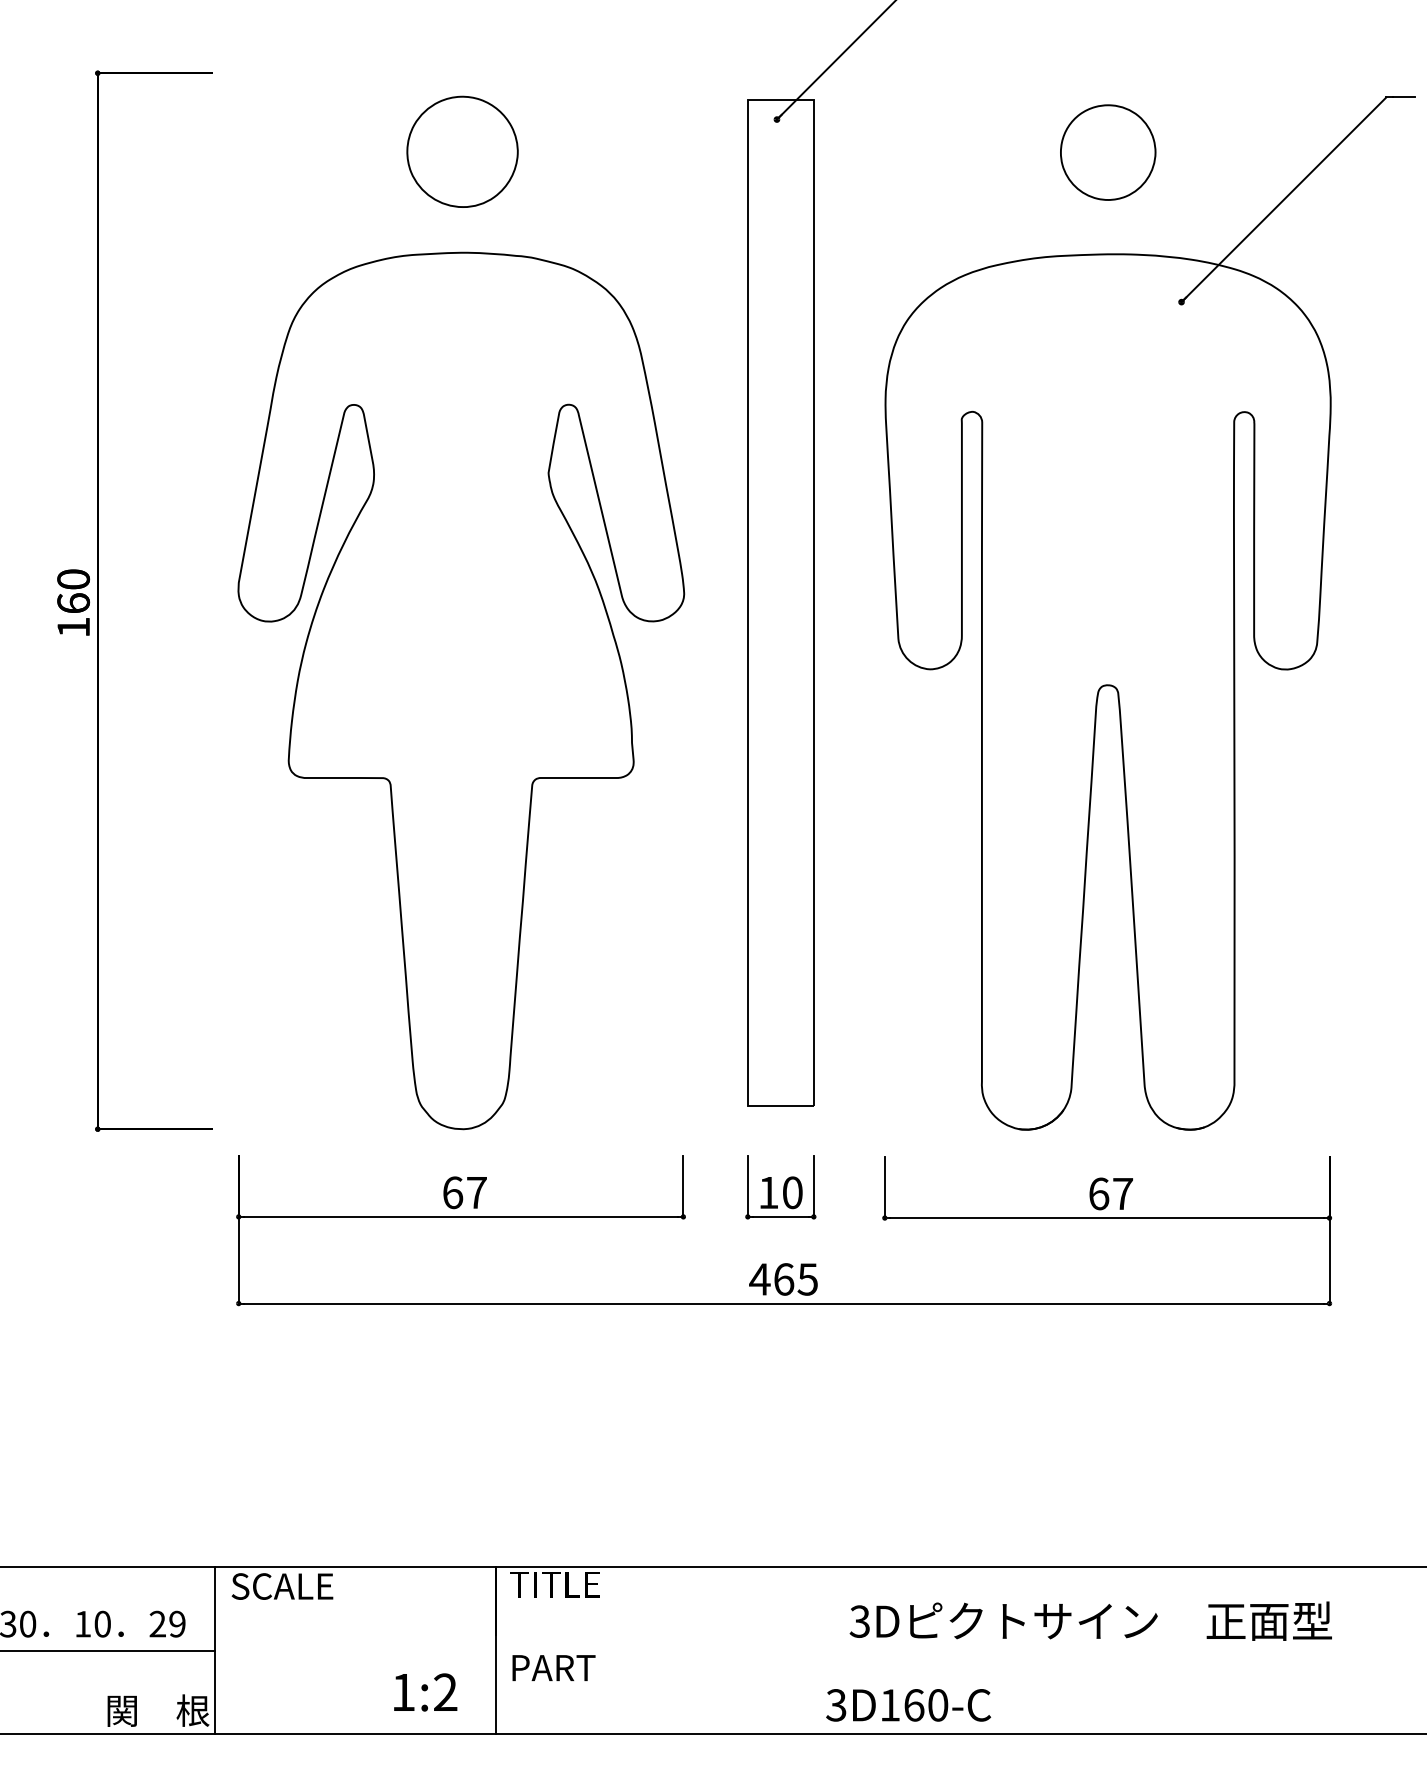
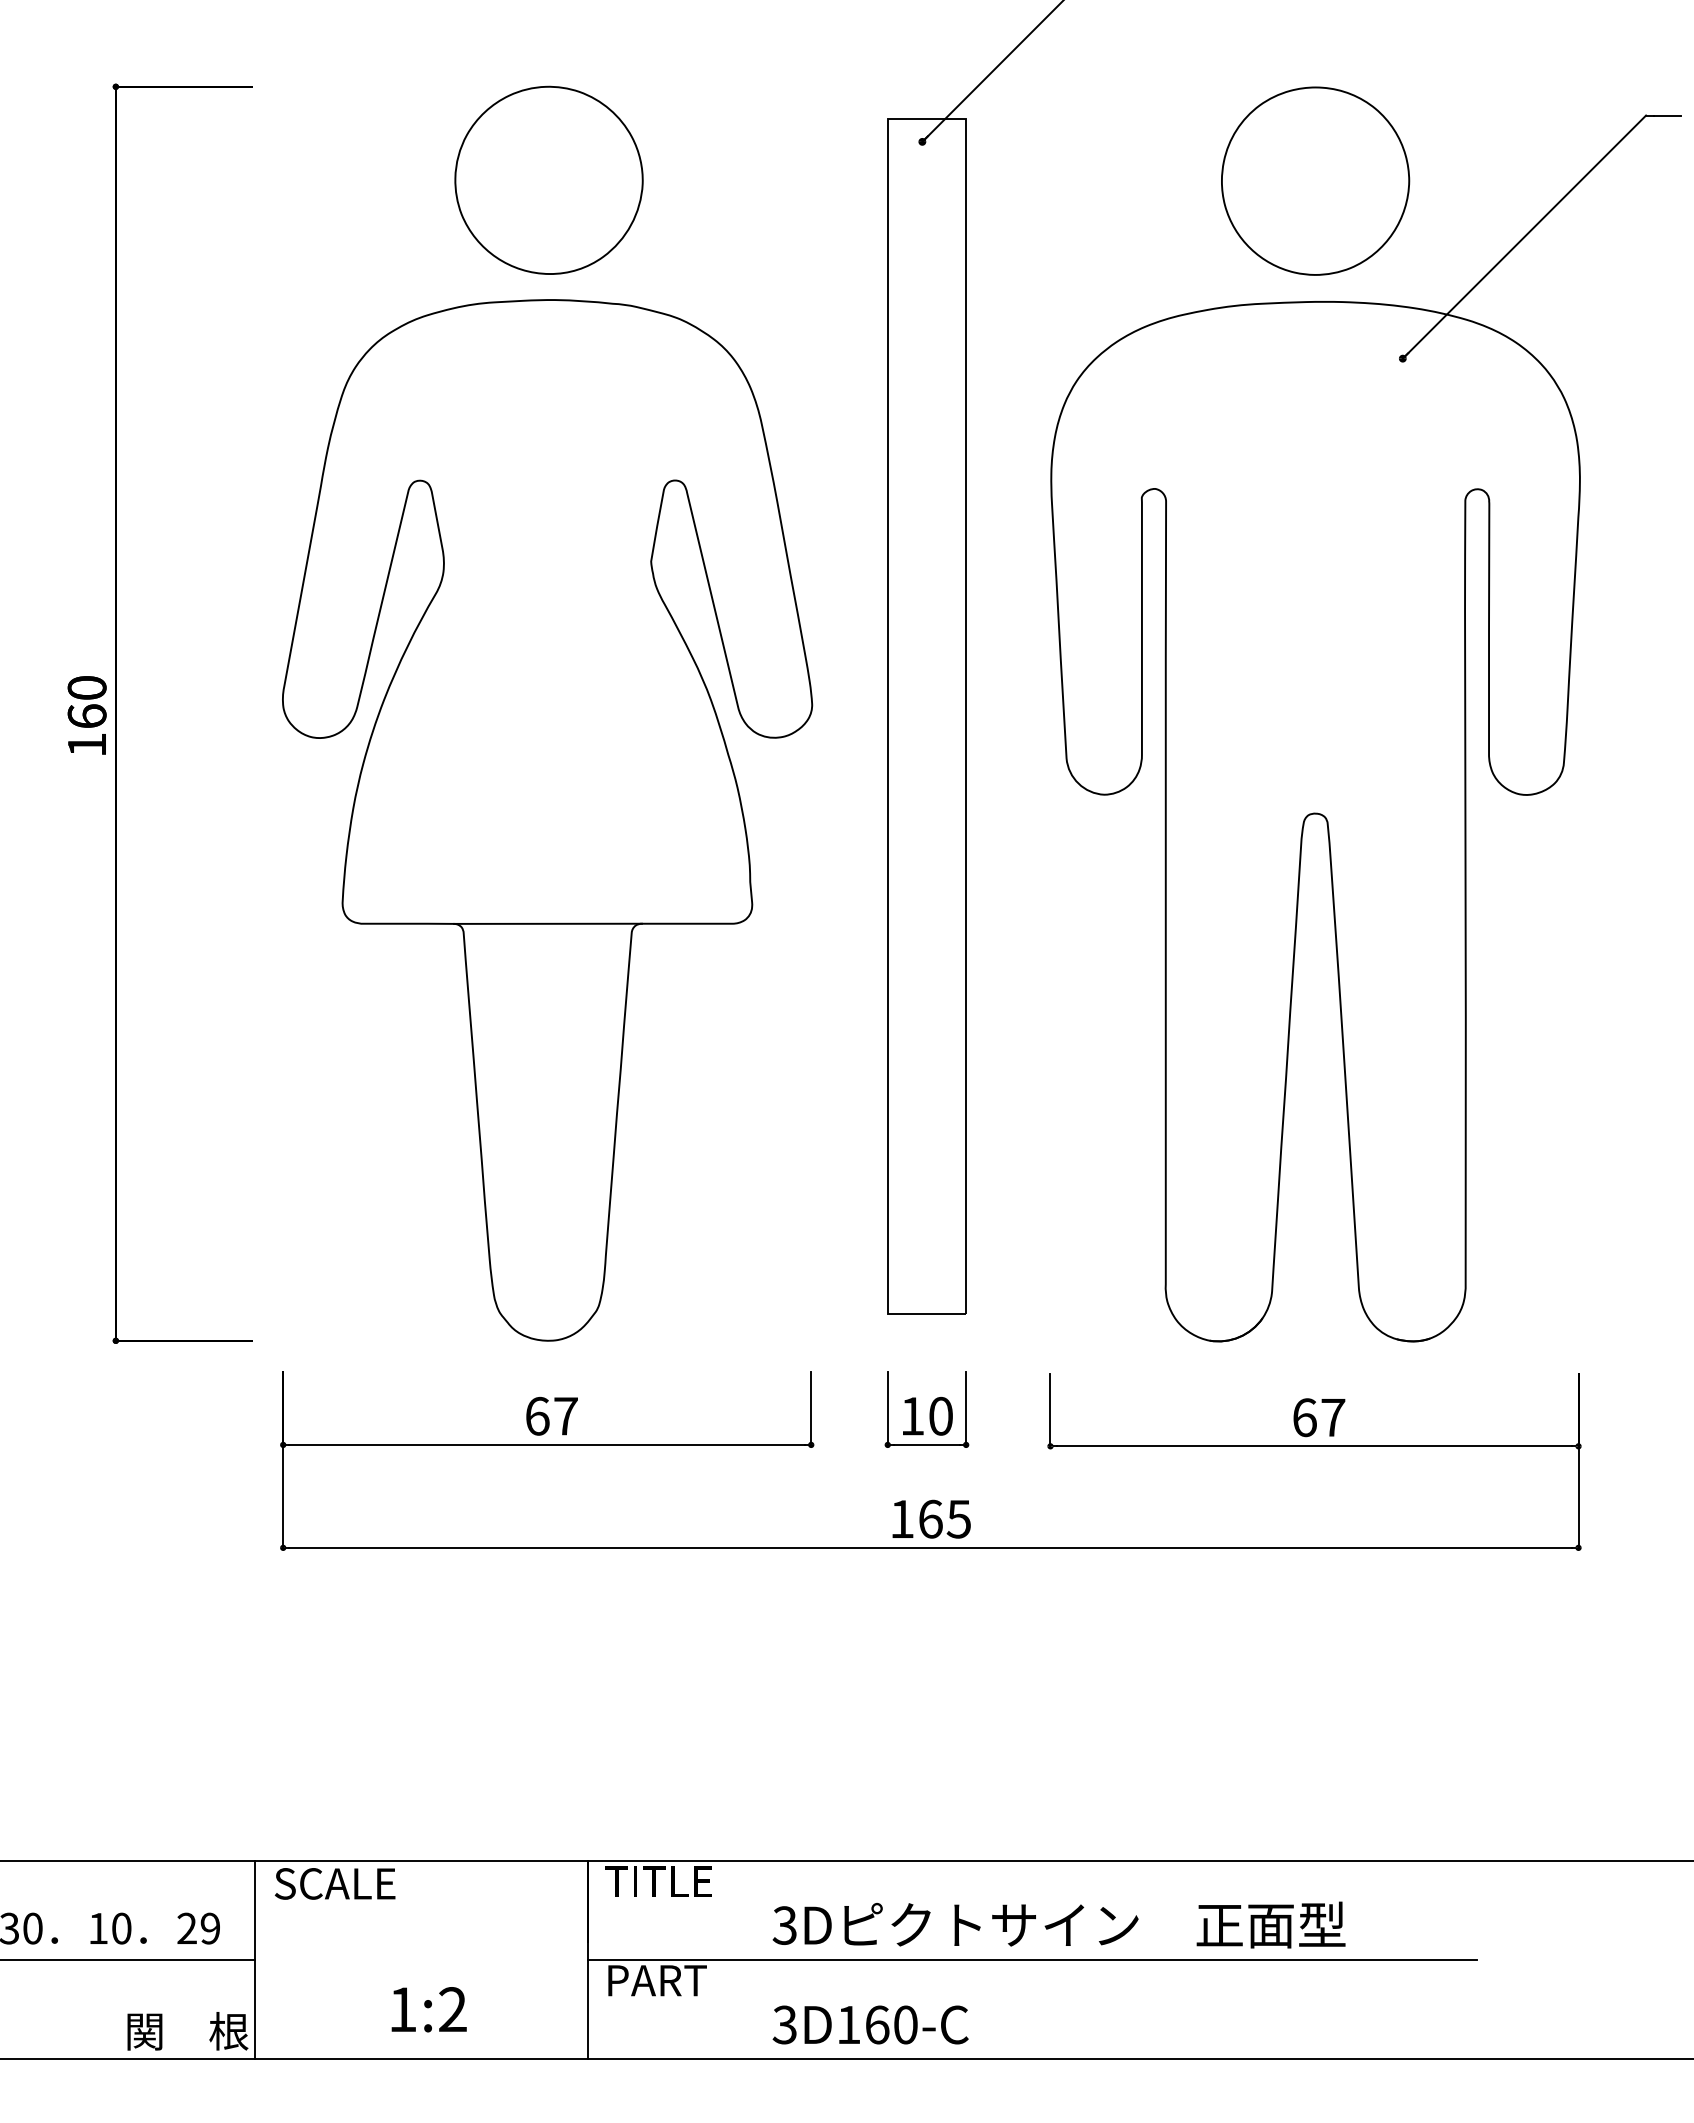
part: (462, 151) -> (548, 179), size x1.43
part: (1108, 152) -> (1315, 180), size x1.67
line: (461, 777) -> (547, 923), added
text: (759, 1278) -> (901, 1518), 465 -> 165
text: (1090, 1620) -> (1058, 1924), moved
line: (869, 1650) -> (1032, 1959), added
text: (425, 1692) -> (428, 2009), moved
text: (908, 1704) -> (870, 2024), moved

